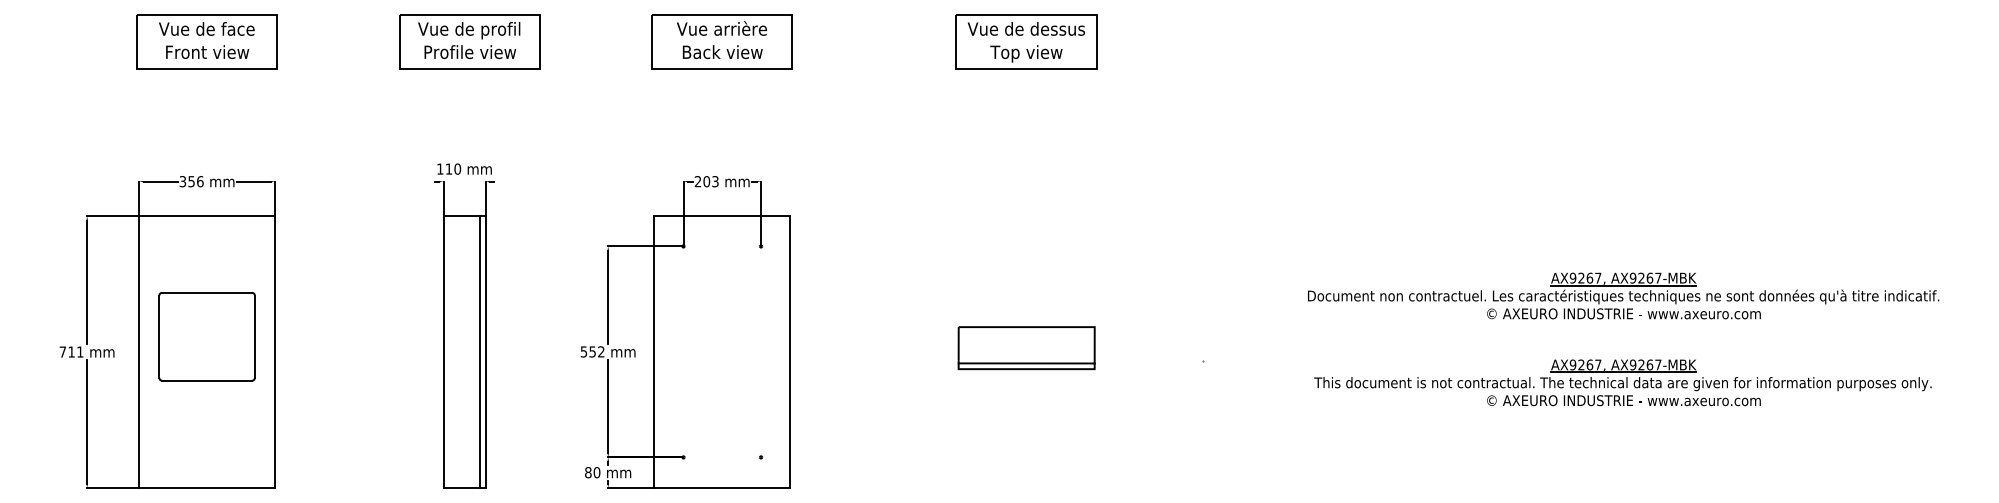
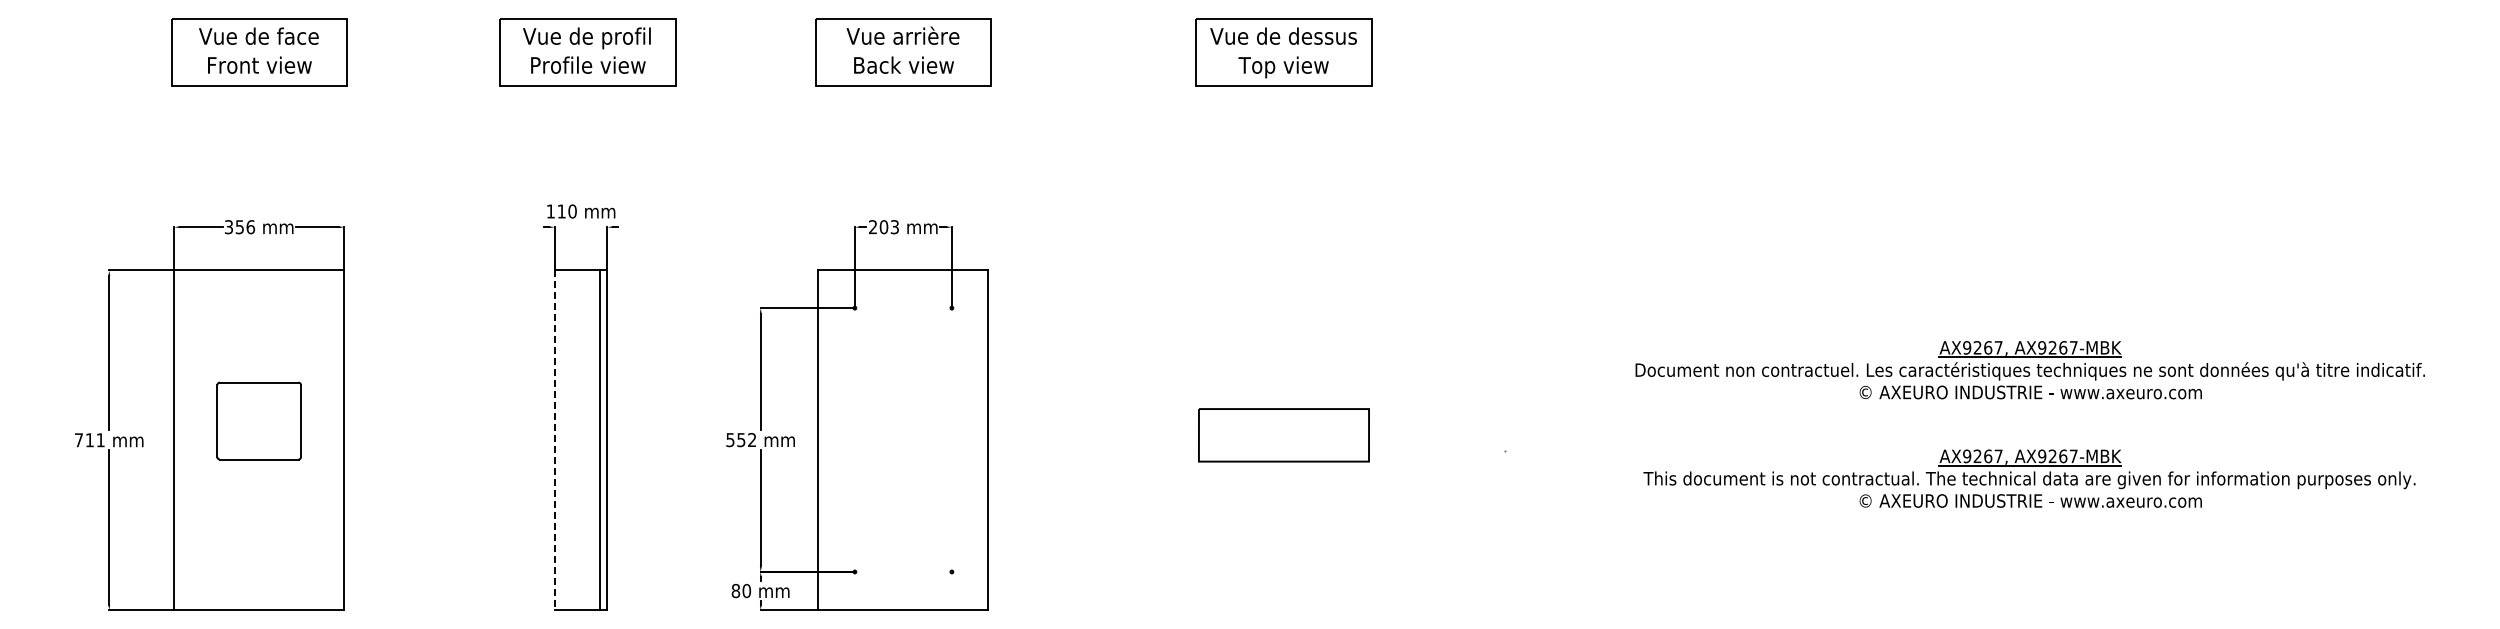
part: (206, 336) -> (258, 420), size x0.7
line: (443, 352) -> (554, 440), solid -> dashed
line: (1026, 363) -> (1283, 454), removed

